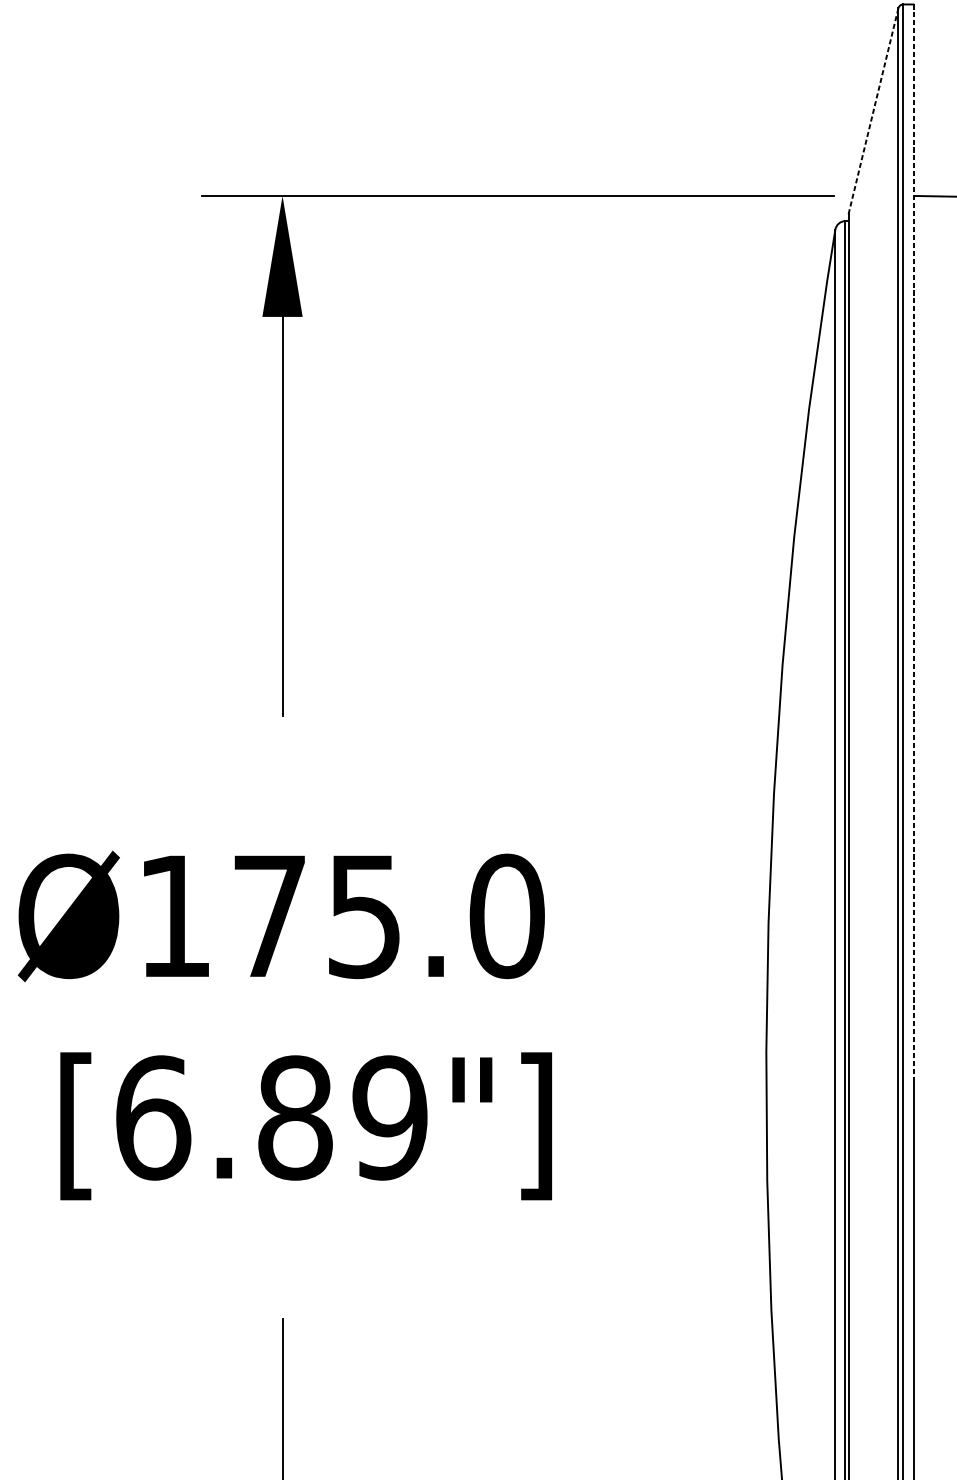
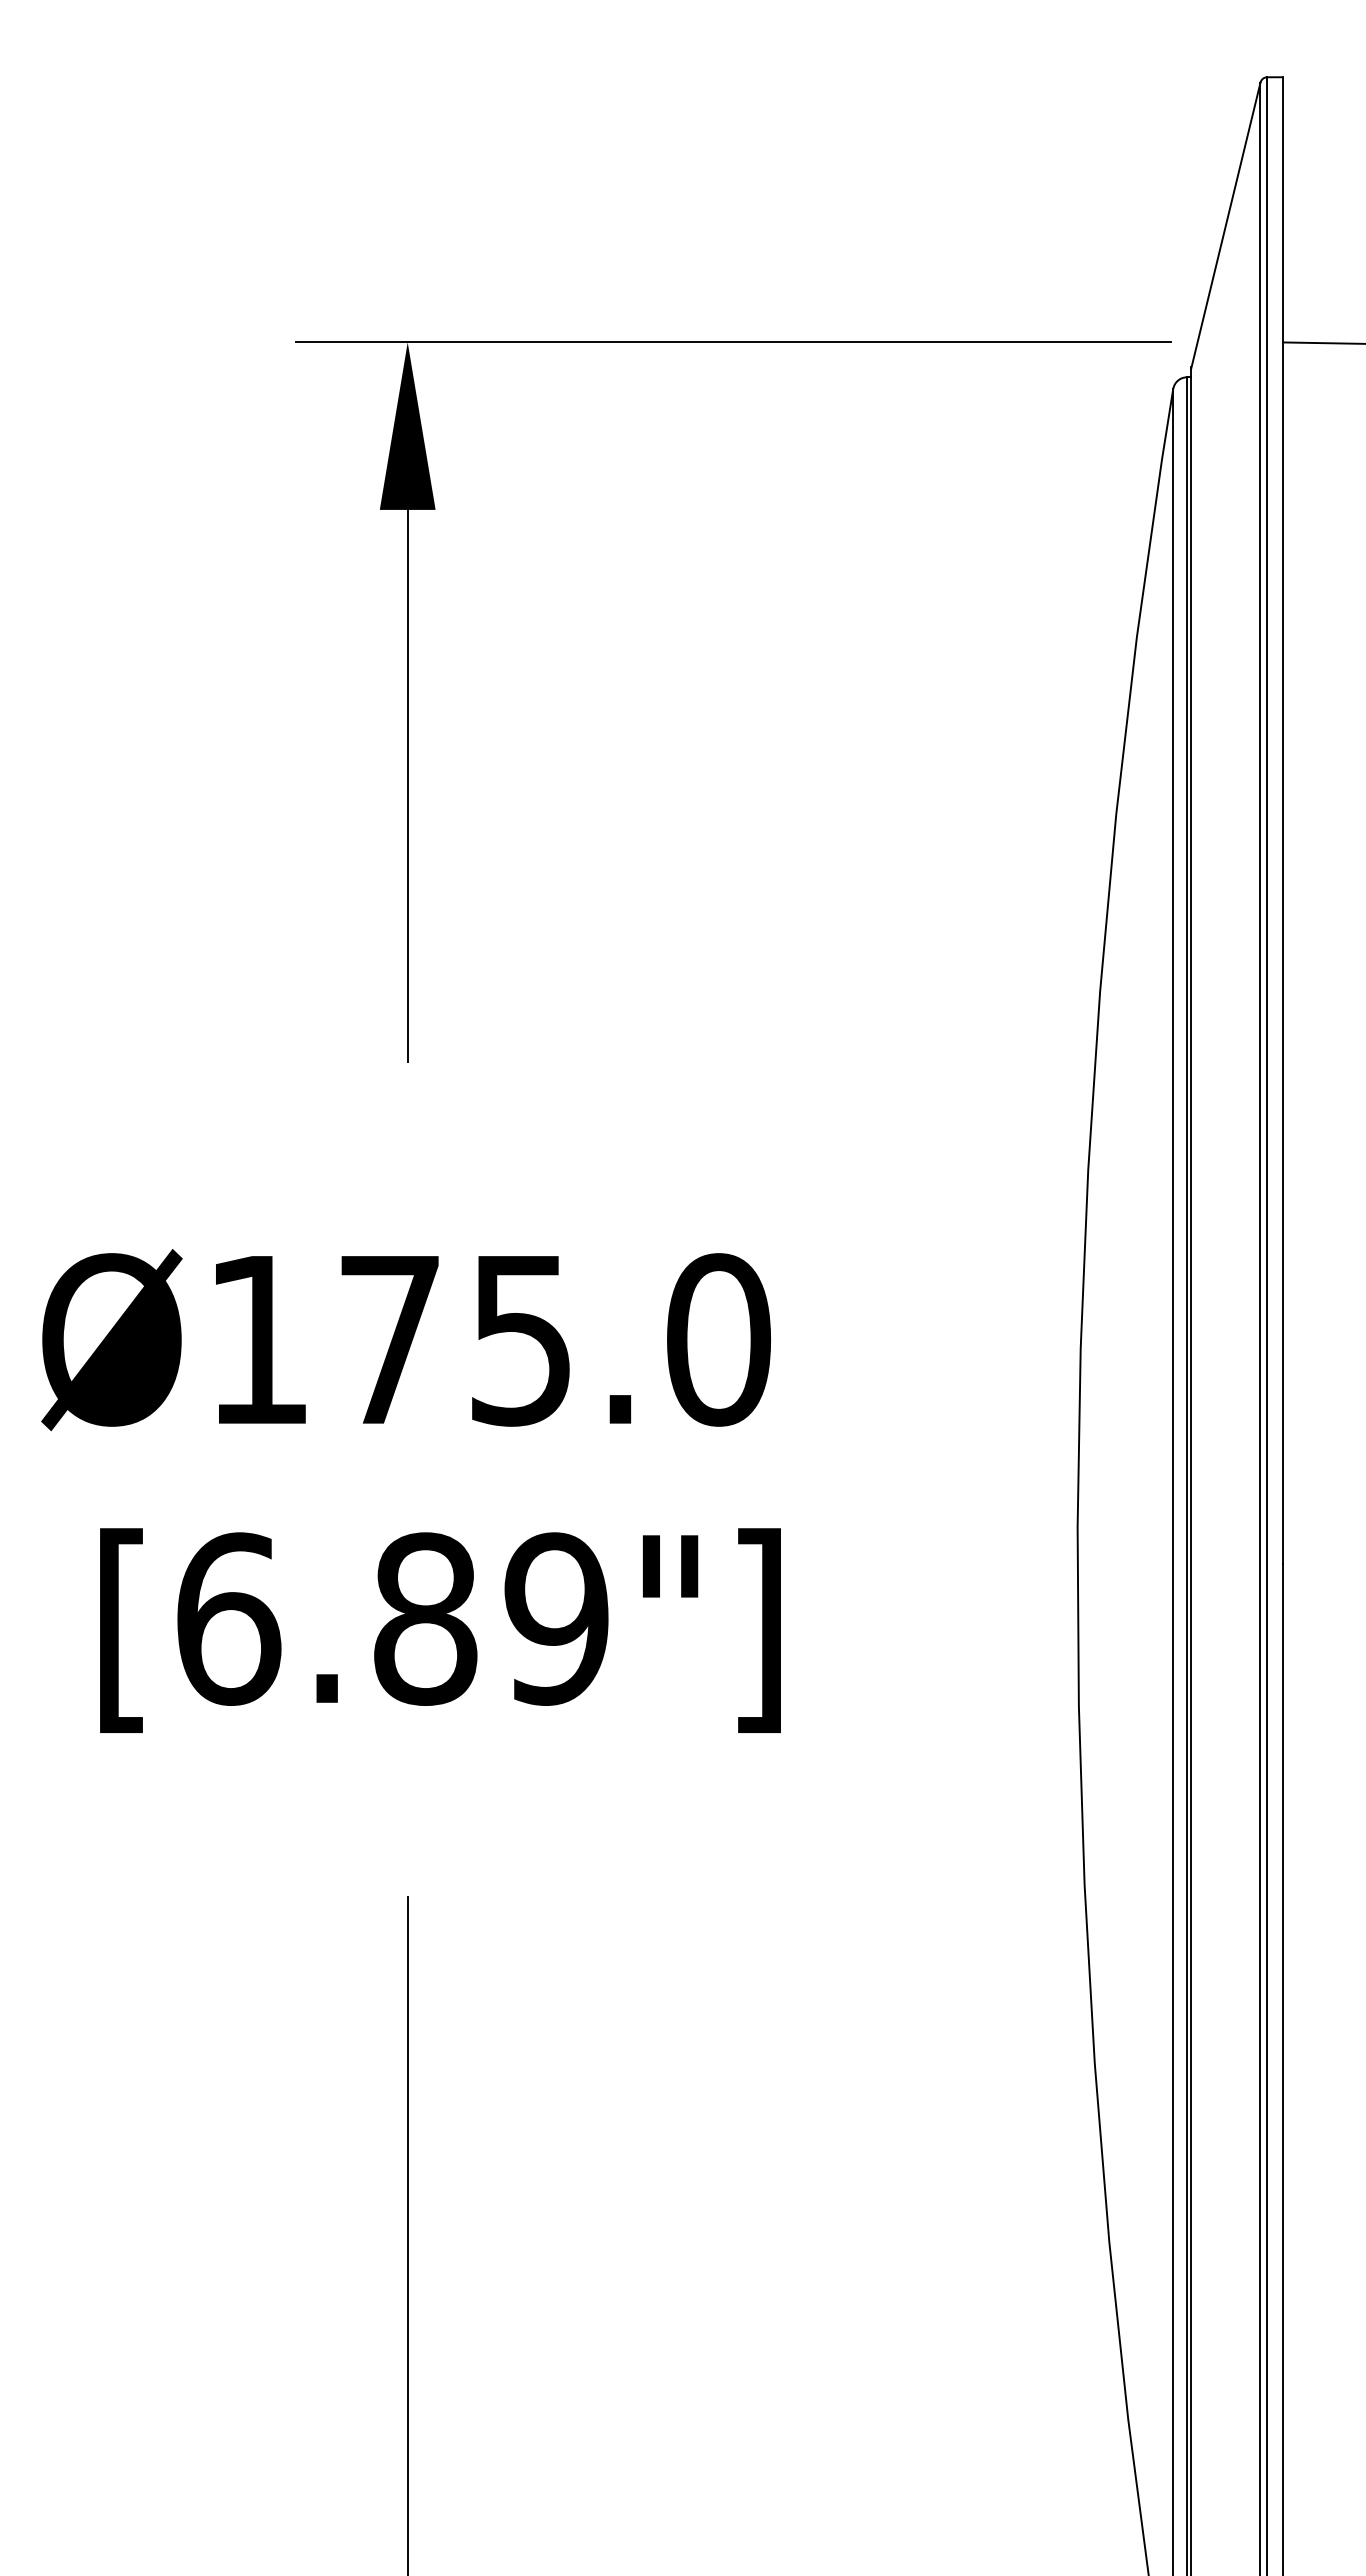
line: (873, 112) -> (1225, 226), dashed -> solid
line: (914, 541) -> (1282, 820), dashed -> solid

